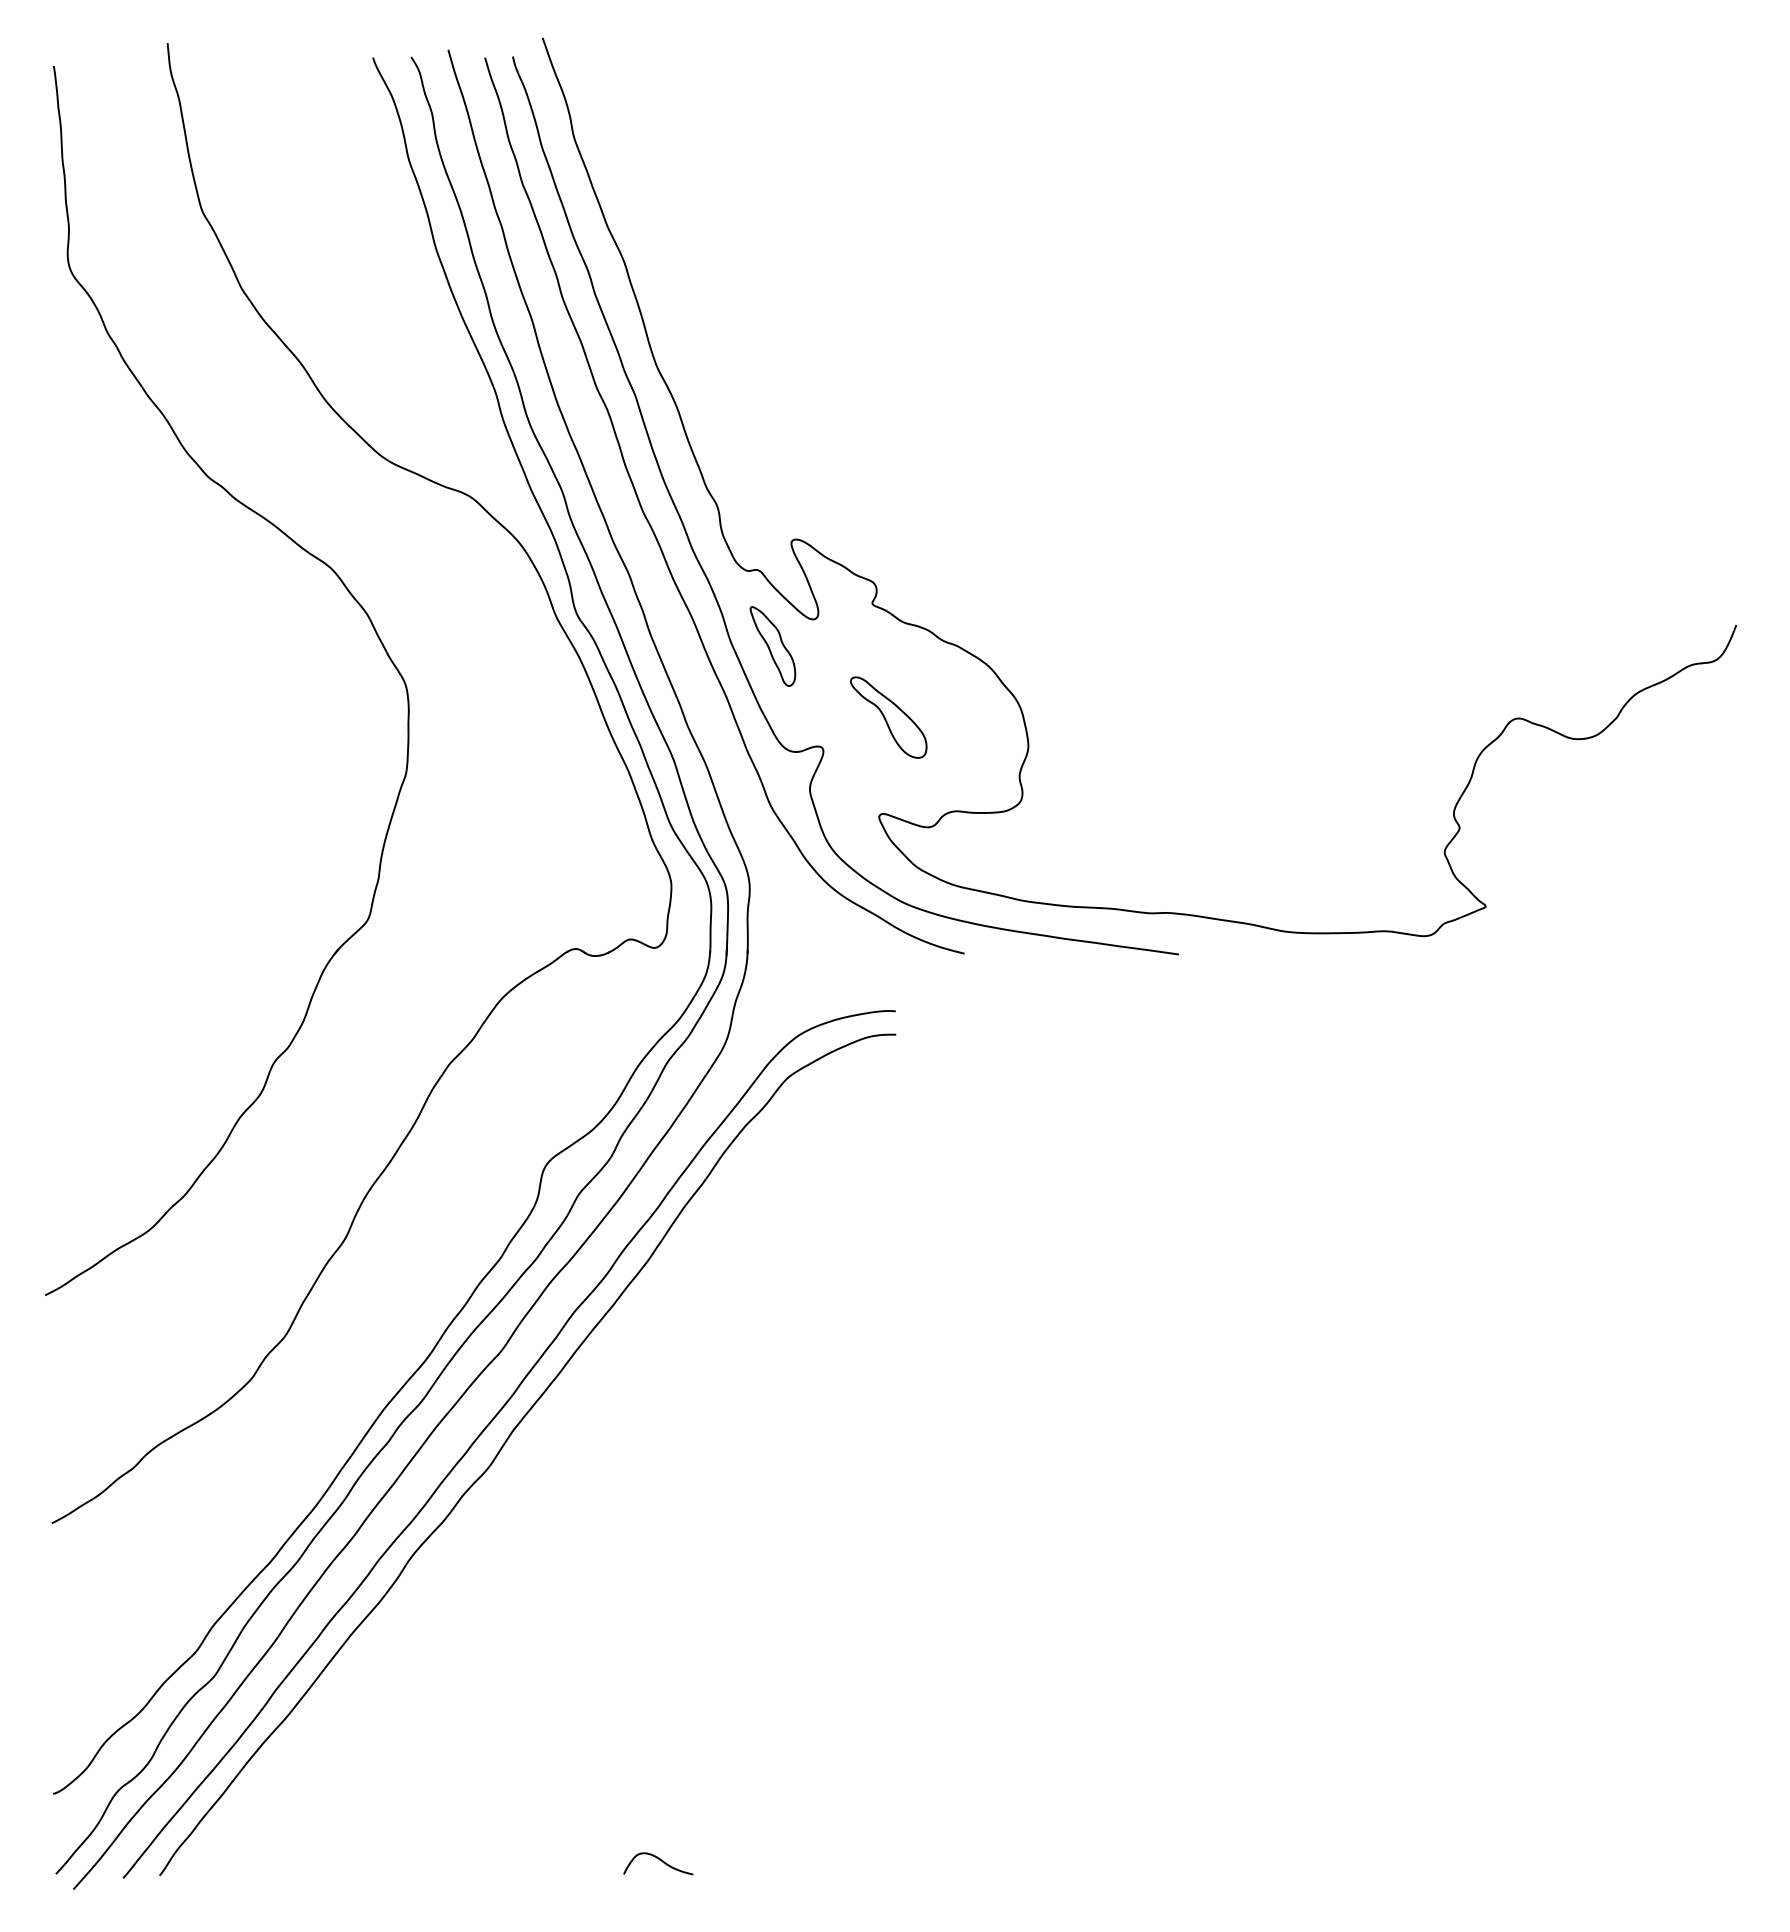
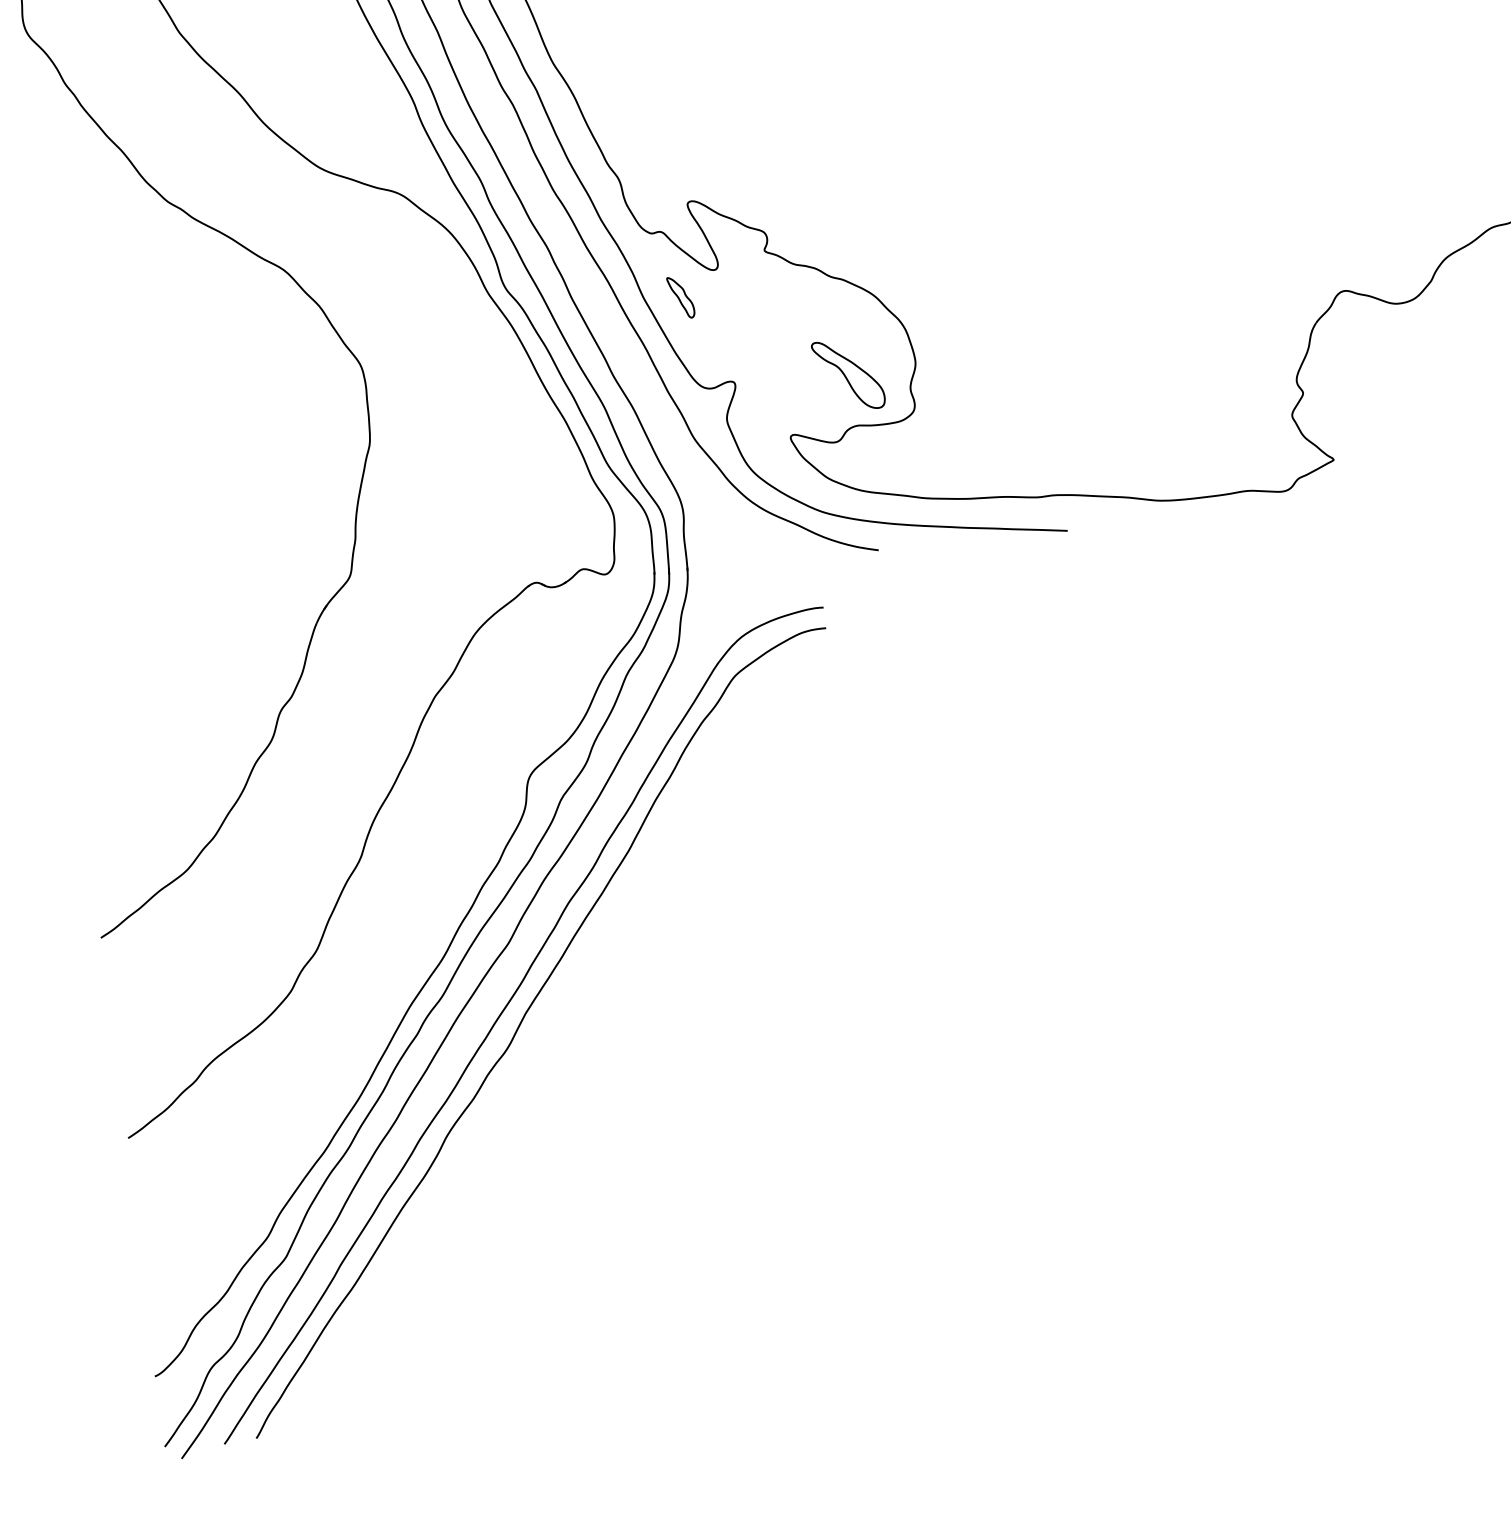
part: (772, 646) -> (680, 297), size x0.6
part: (888, 717) -> (848, 375), moved
curve: (659, 1860) -> (695, 1378), removed

